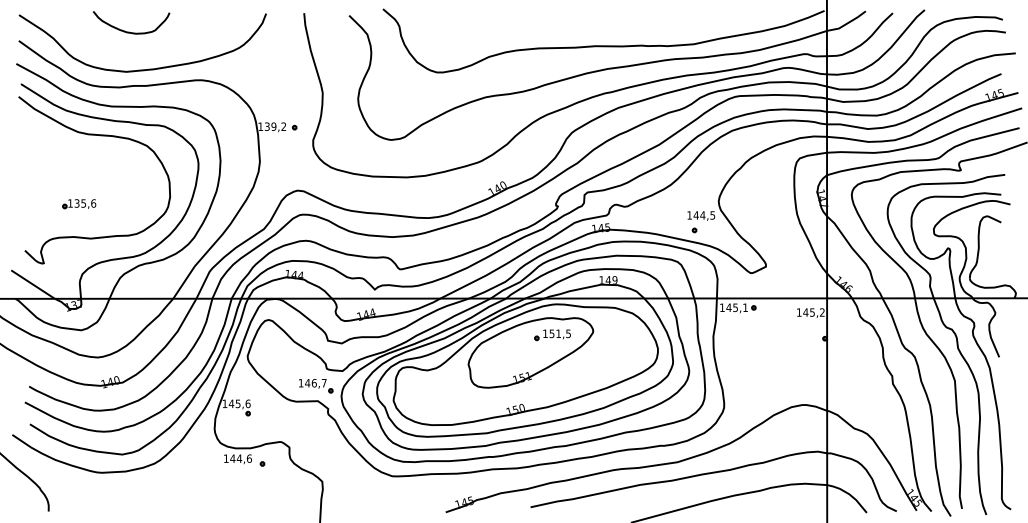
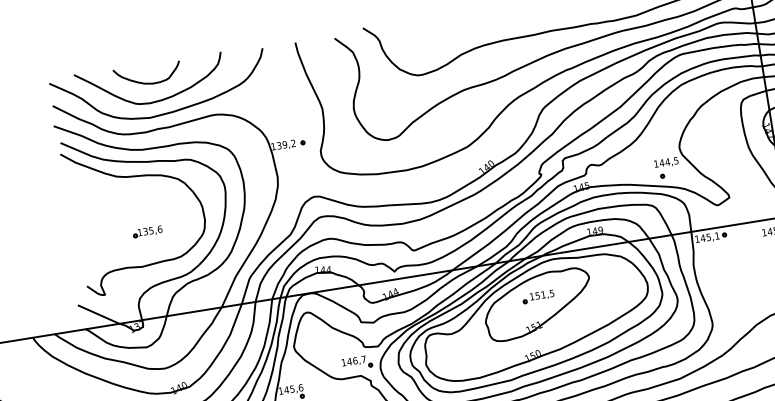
curve: (135, 53) -> (155, 100), added
part: (79, 204) -> (147, 232), moved
part: (552, 335) -> (538, 297), moved

